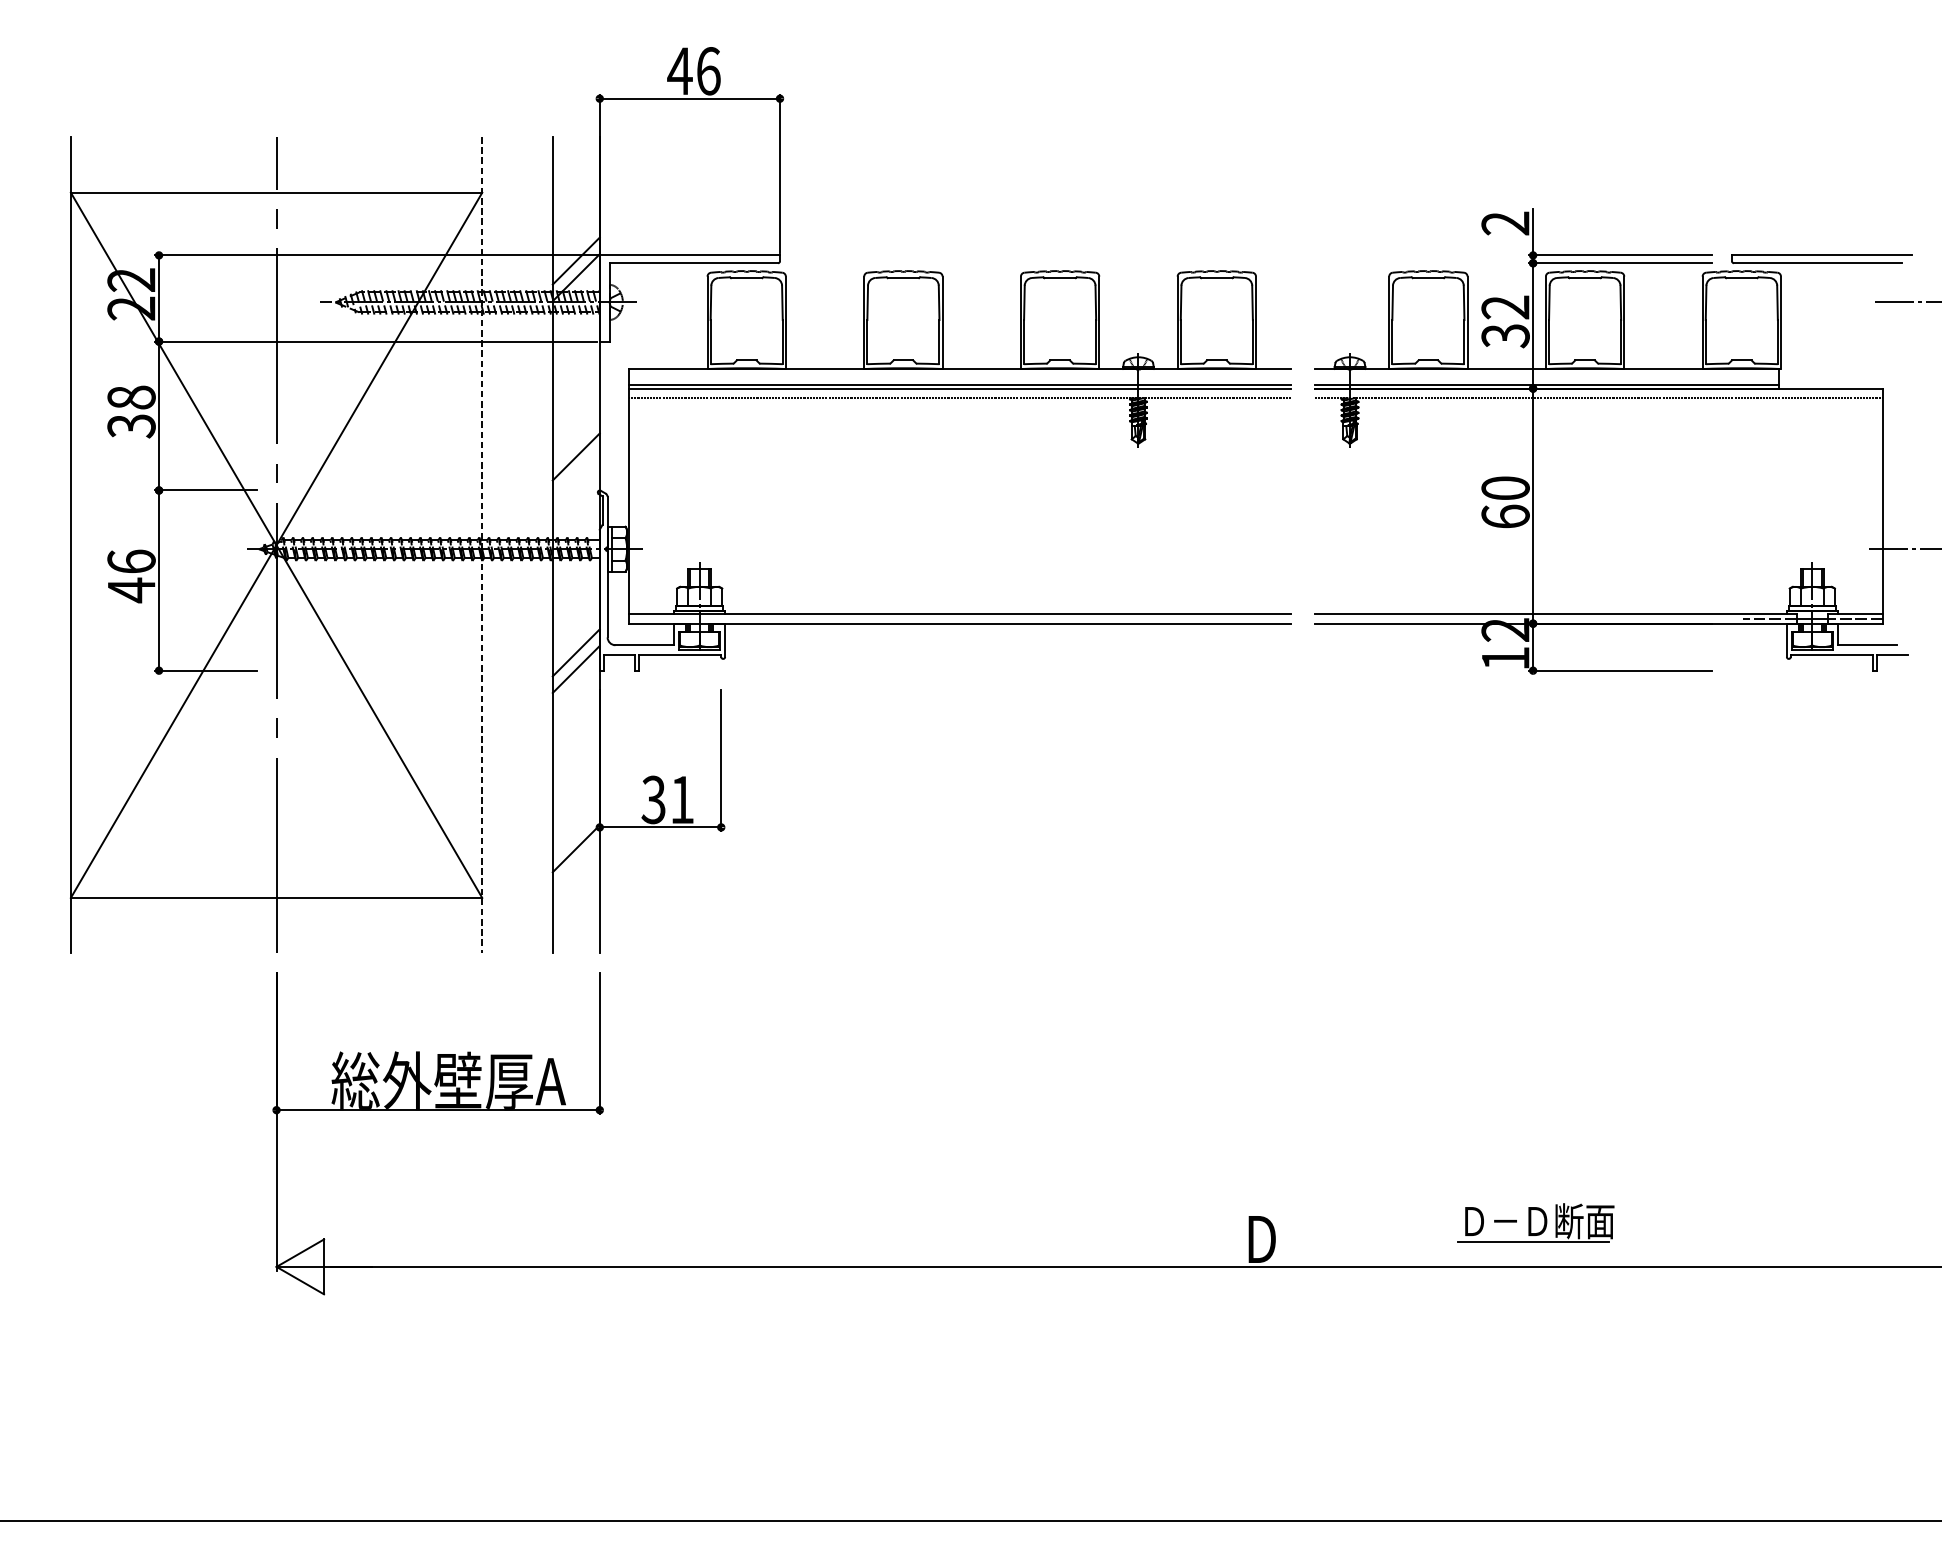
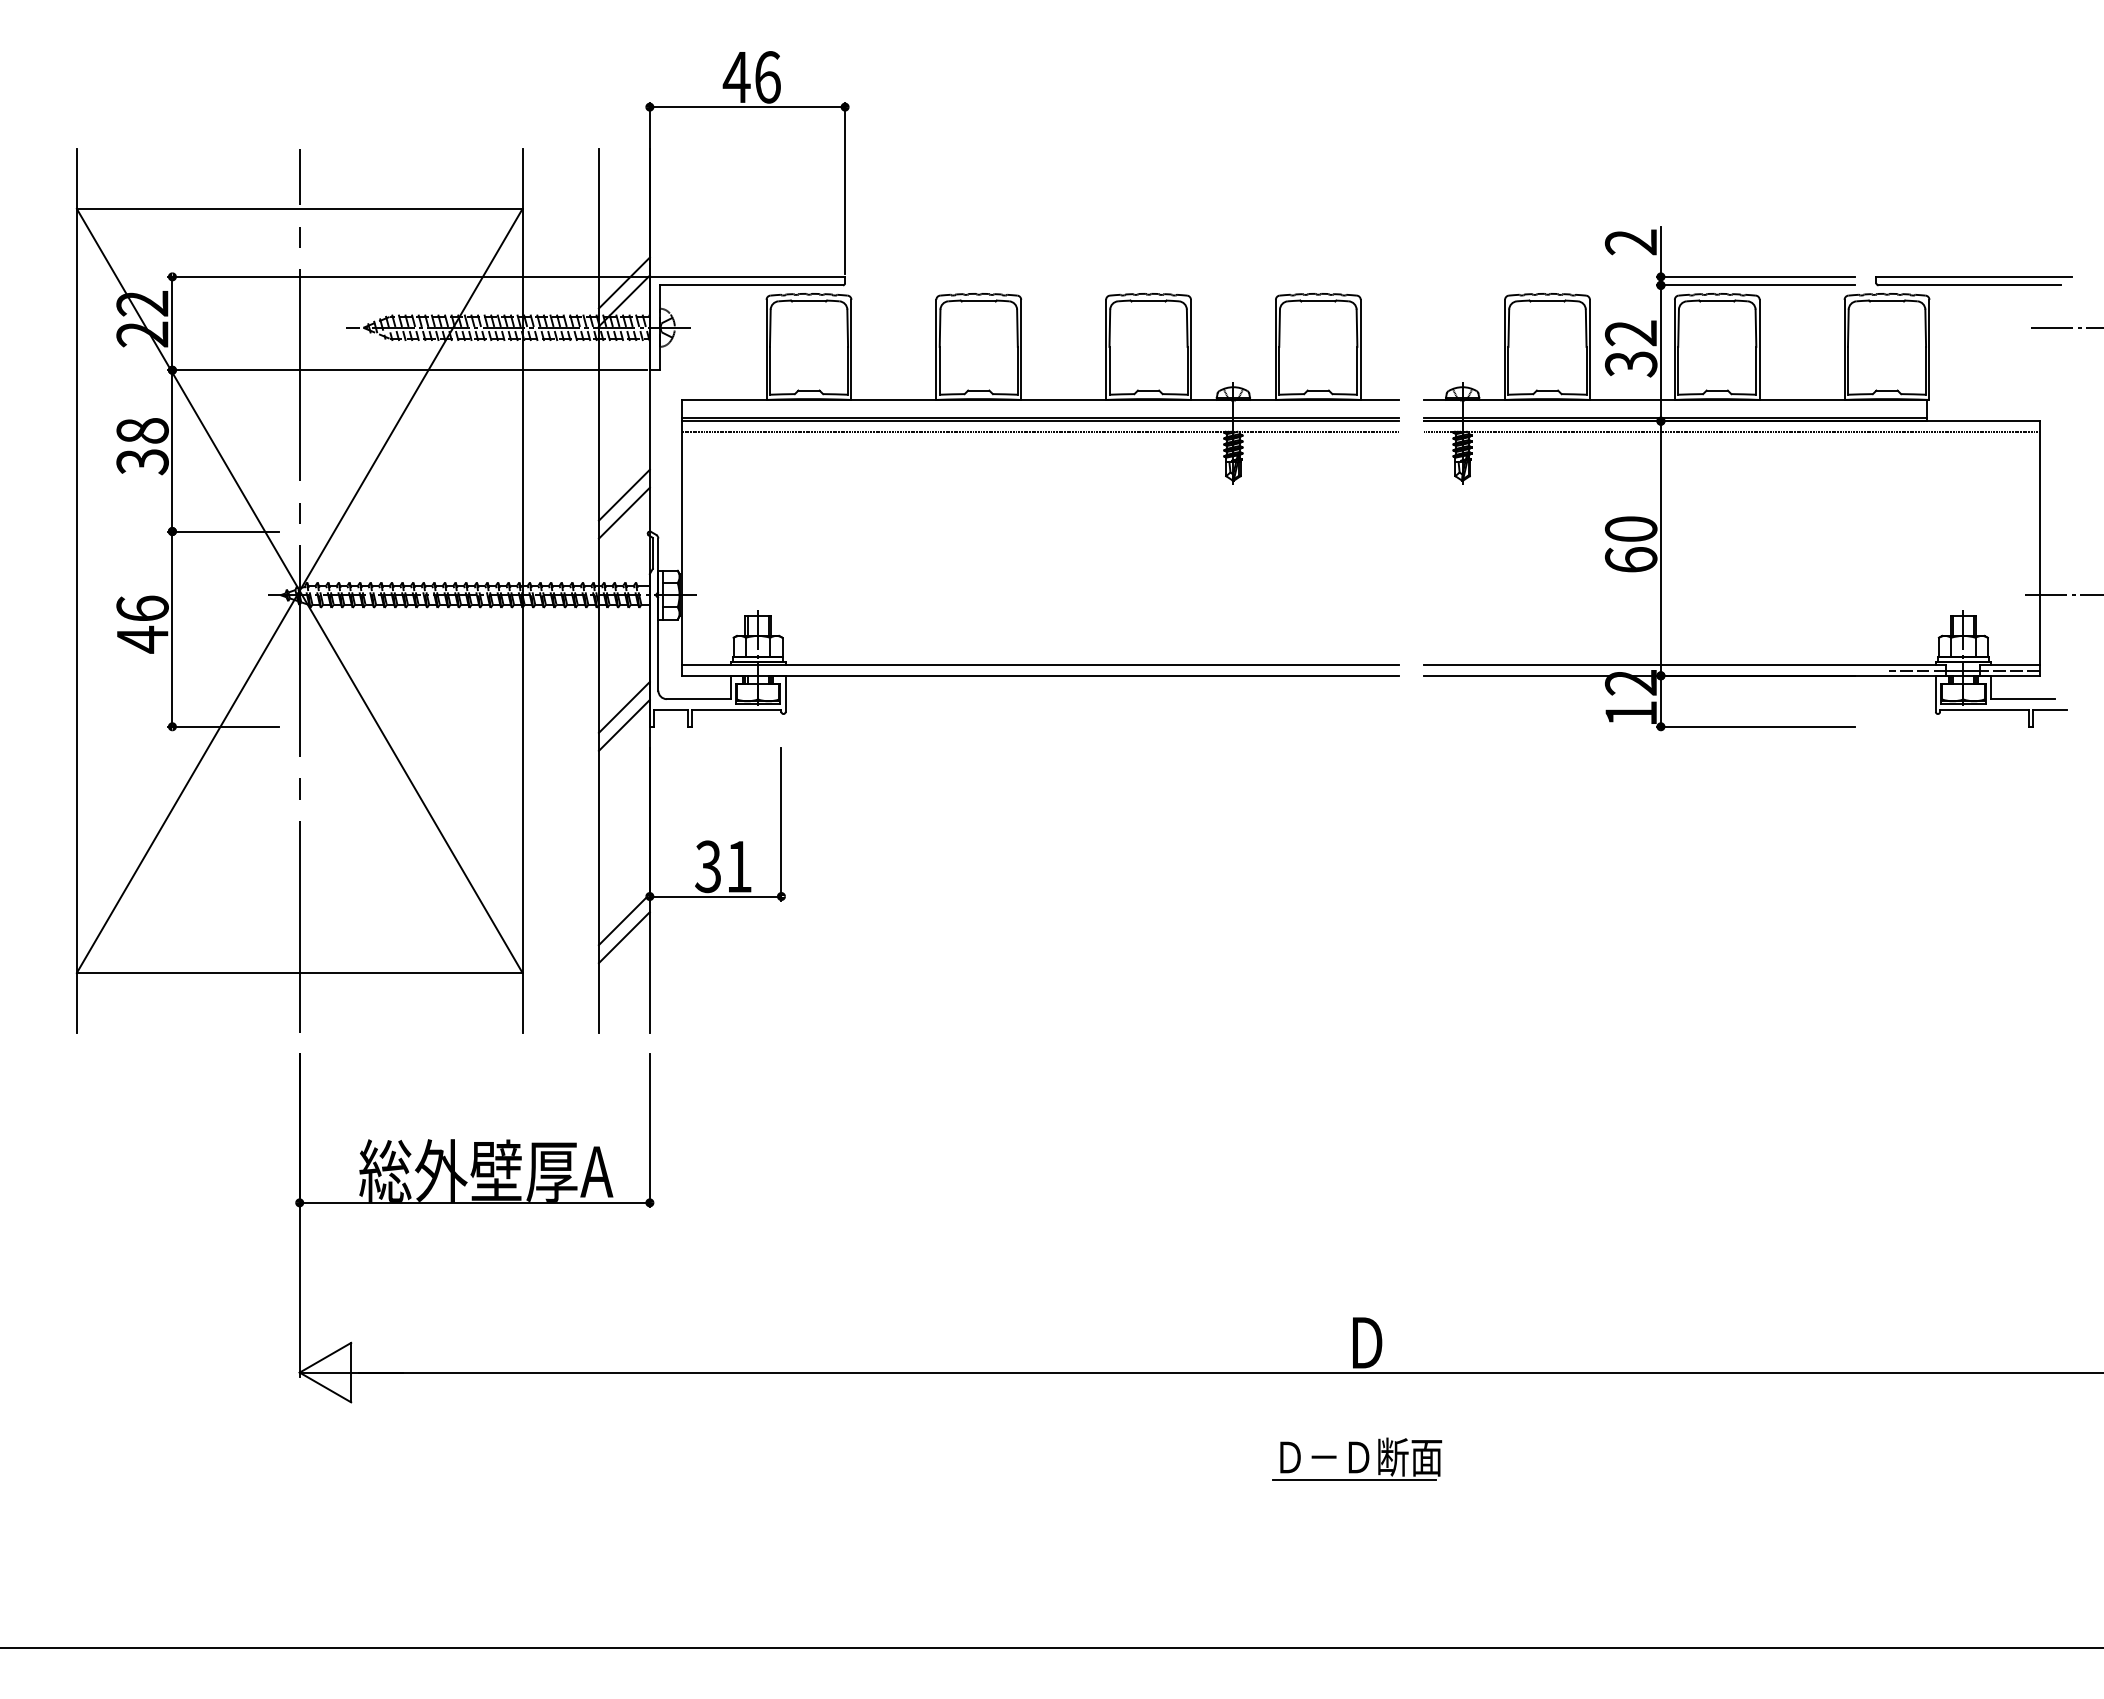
line: (575, 472) -> (623, 512), added
line: (482, 545) -> (522, 591), dashed -> solid
line: (575, 865) -> (623, 937), added
part: (1536, 1222) -> (1357, 1458), moved

